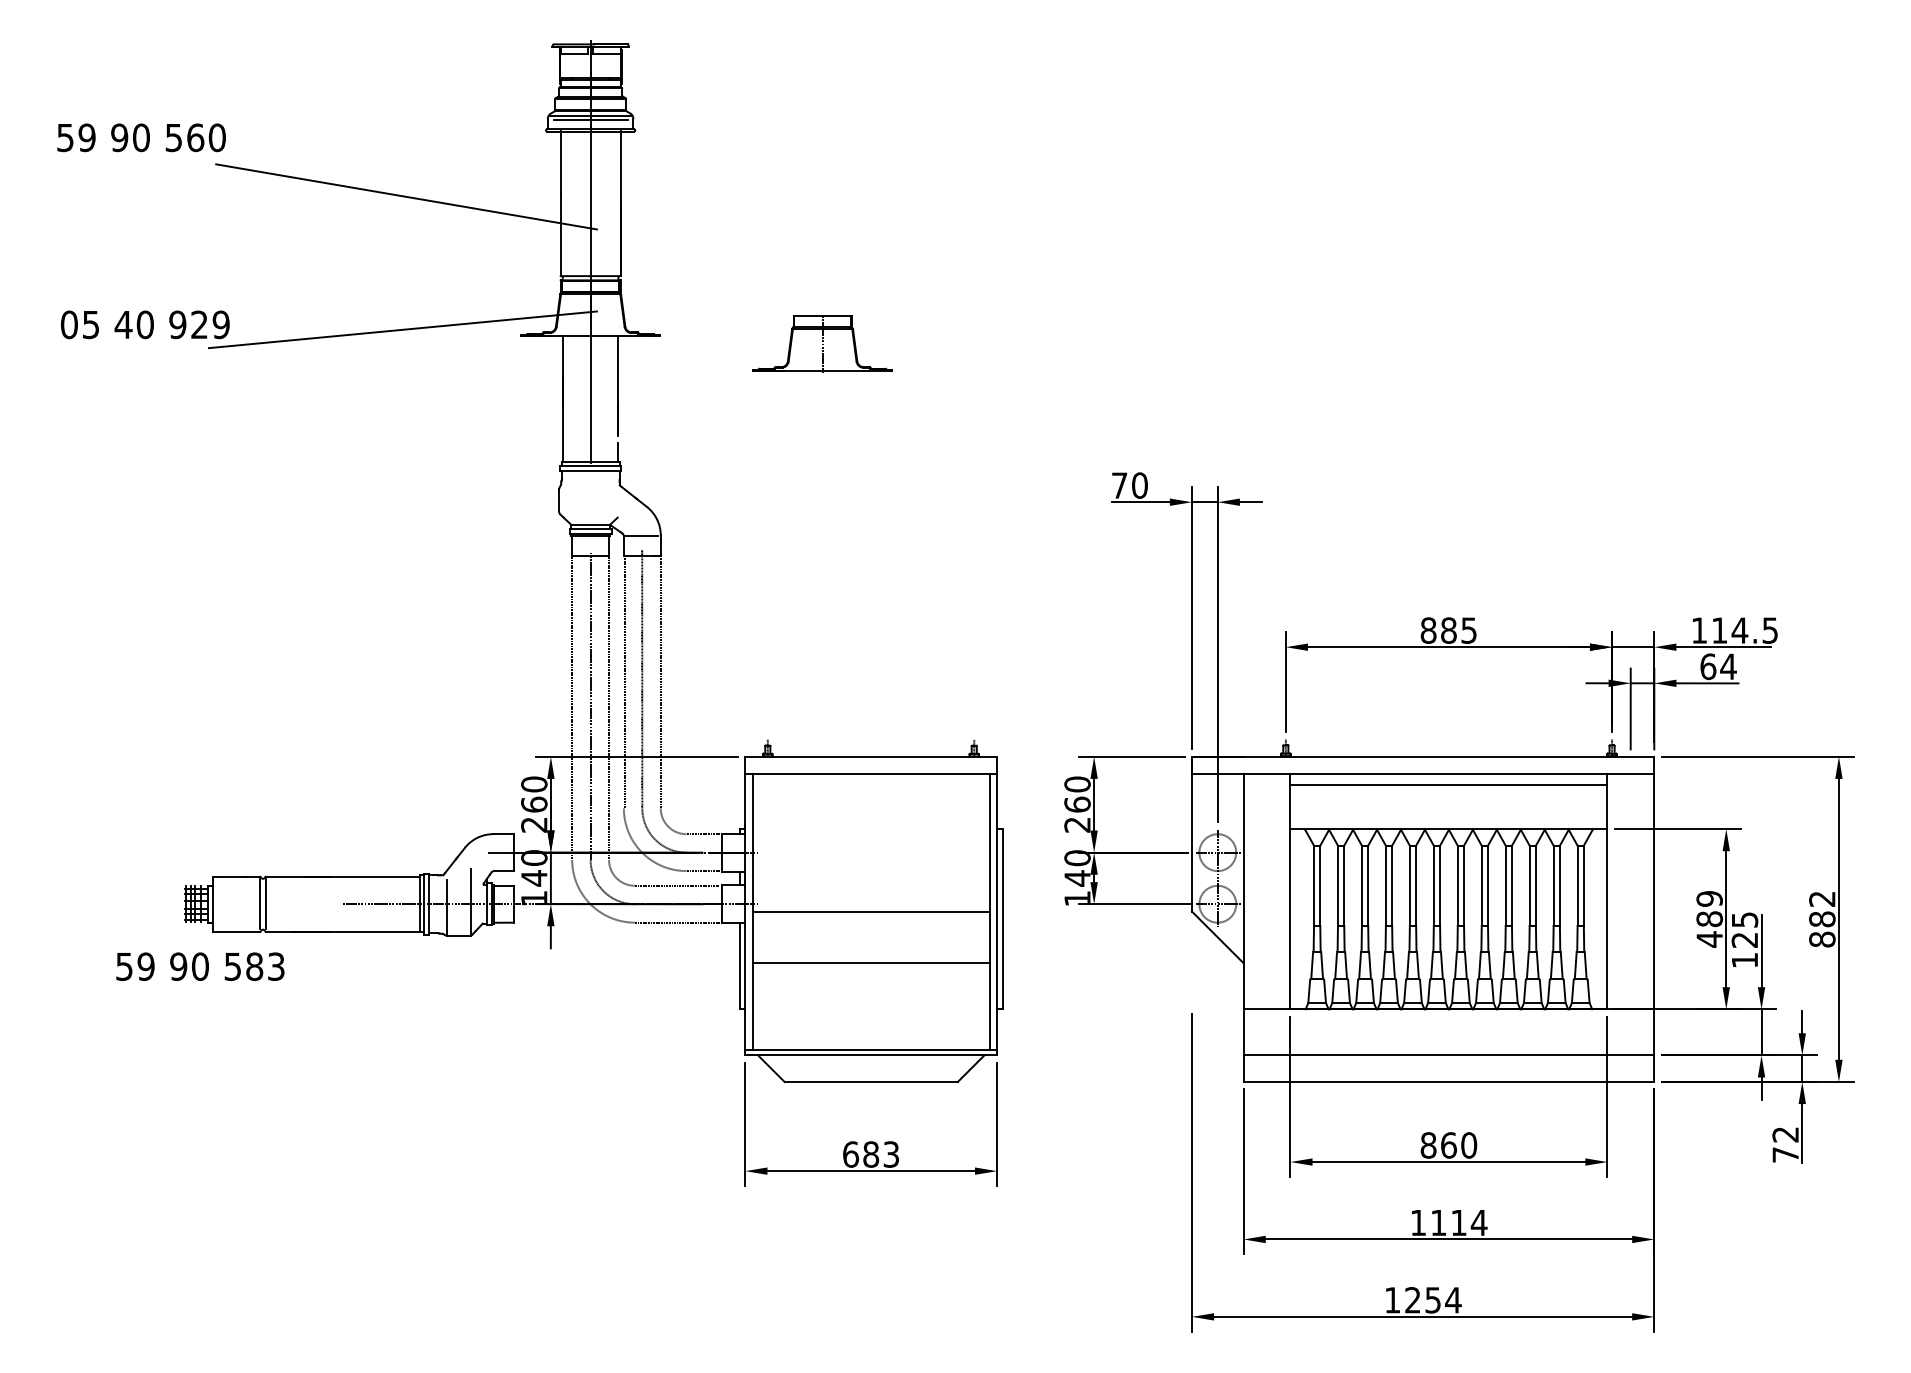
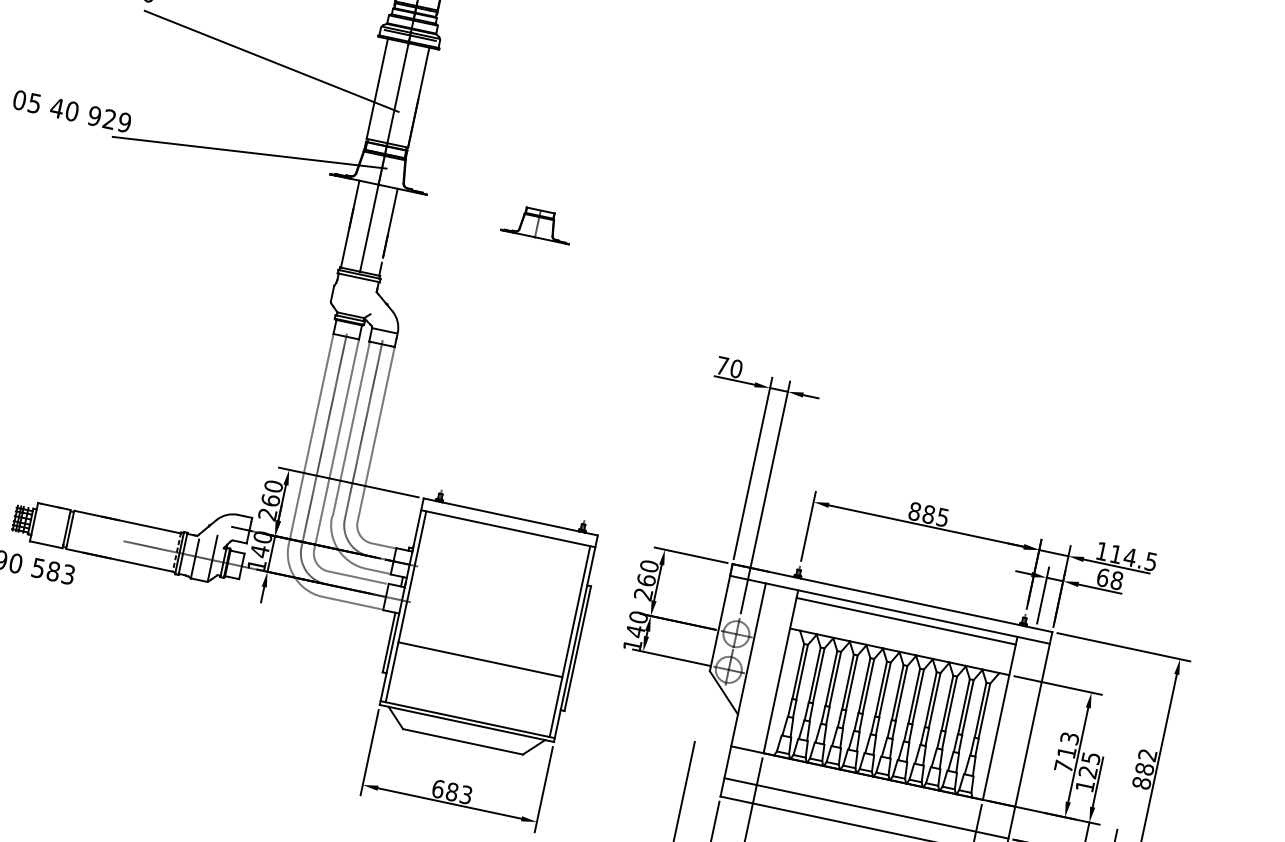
part: (822, 343) -> (537, 223), size x0.7
text: (1728, 666) -> (1116, 580), 64 -> 68
line: (419, 904) -> (176, 552), solid -> dashed
line: (870, 911) -> (487, 623), removed
text: (1709, 919) -> (1066, 752), 489 -> 713

